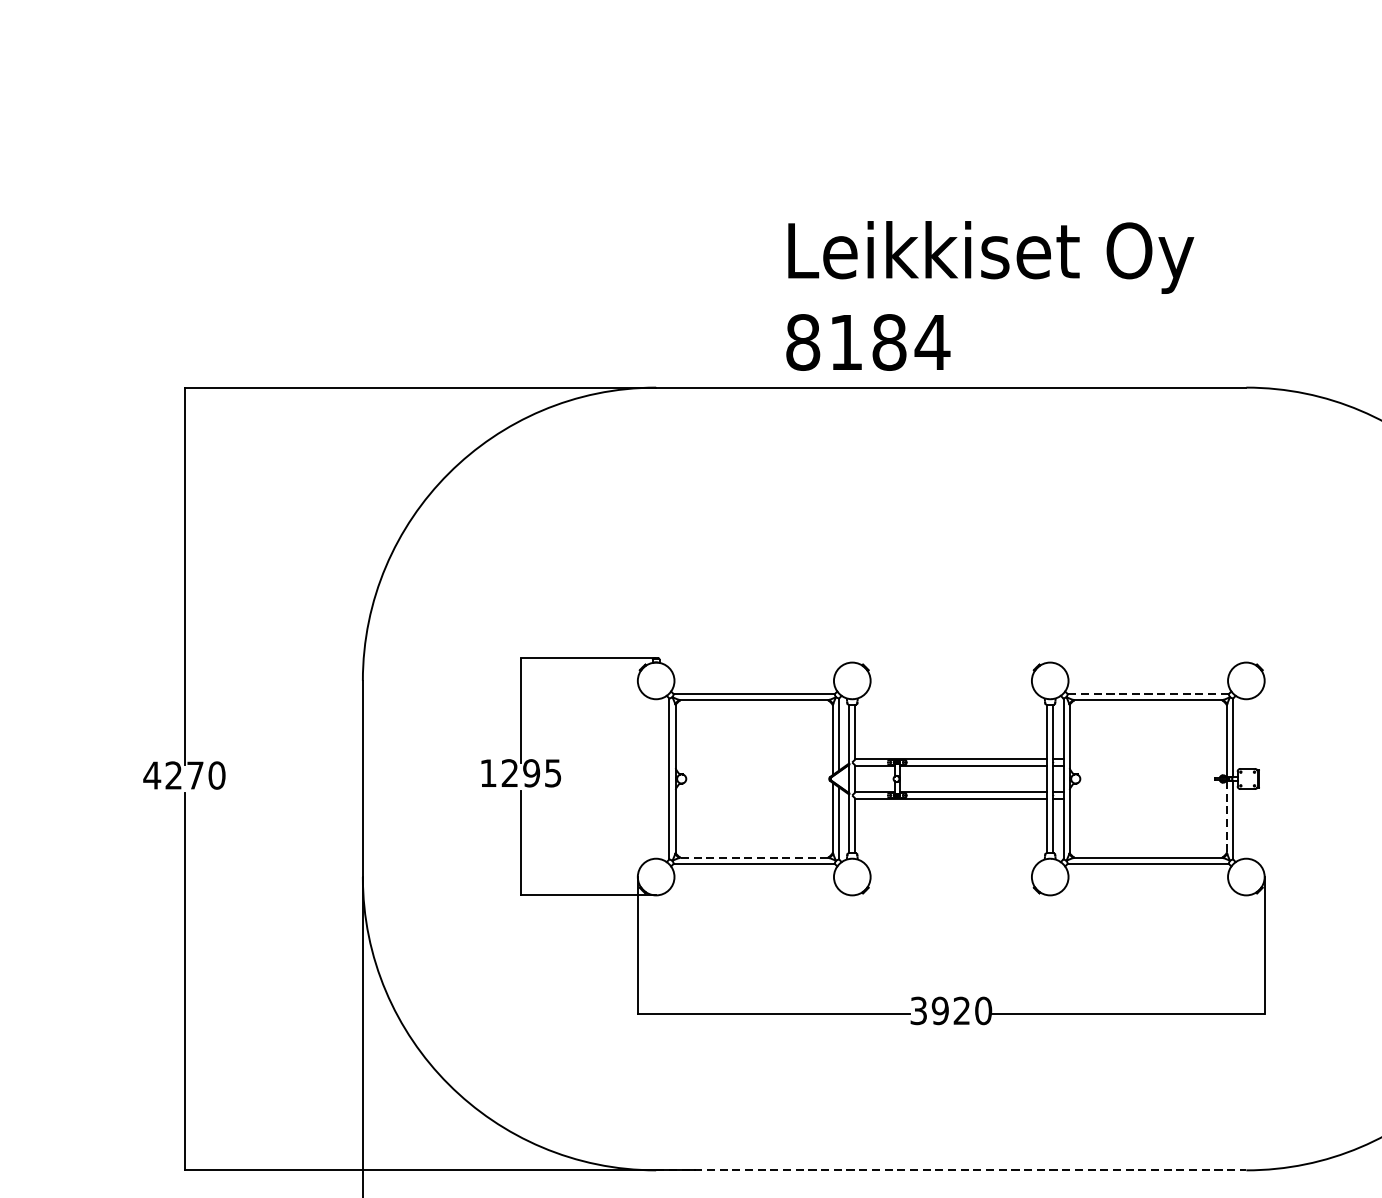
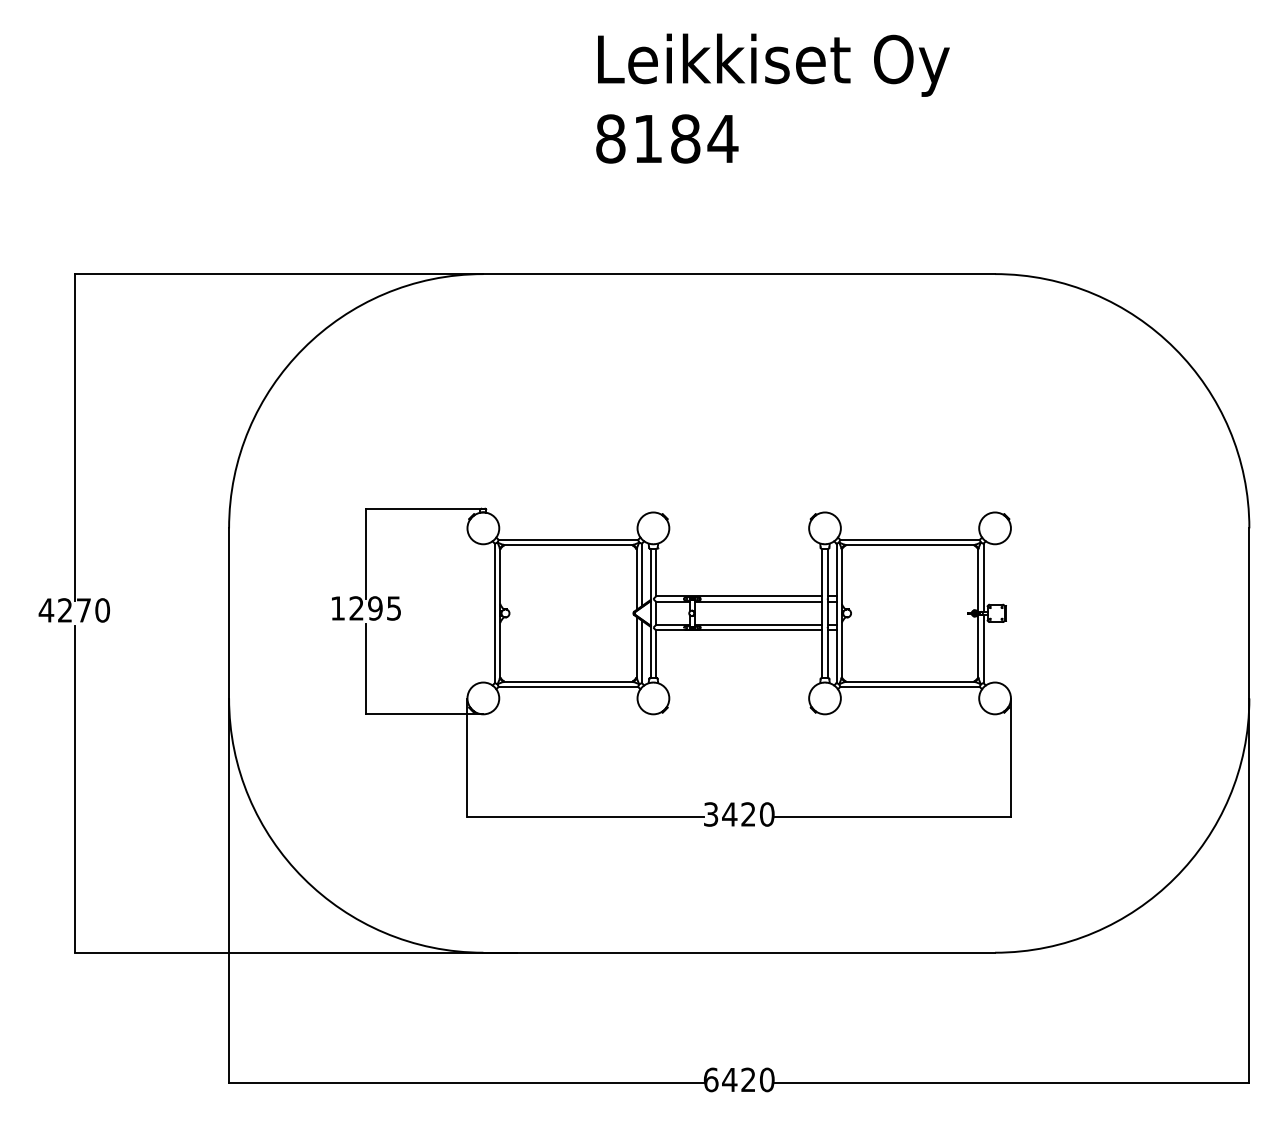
text: (989, 295) -> (772, 98), moved
line: (1148, 693) -> (910, 539), dashed -> solid
line: (1227, 817) -> (978, 646), dashed -> solid
line: (753, 857) -> (567, 681), dashed -> solid
text: (940, 1010) -> (729, 814), 3920 -> 3420
line: (951, 1170) -> (739, 952), dashed -> solid

